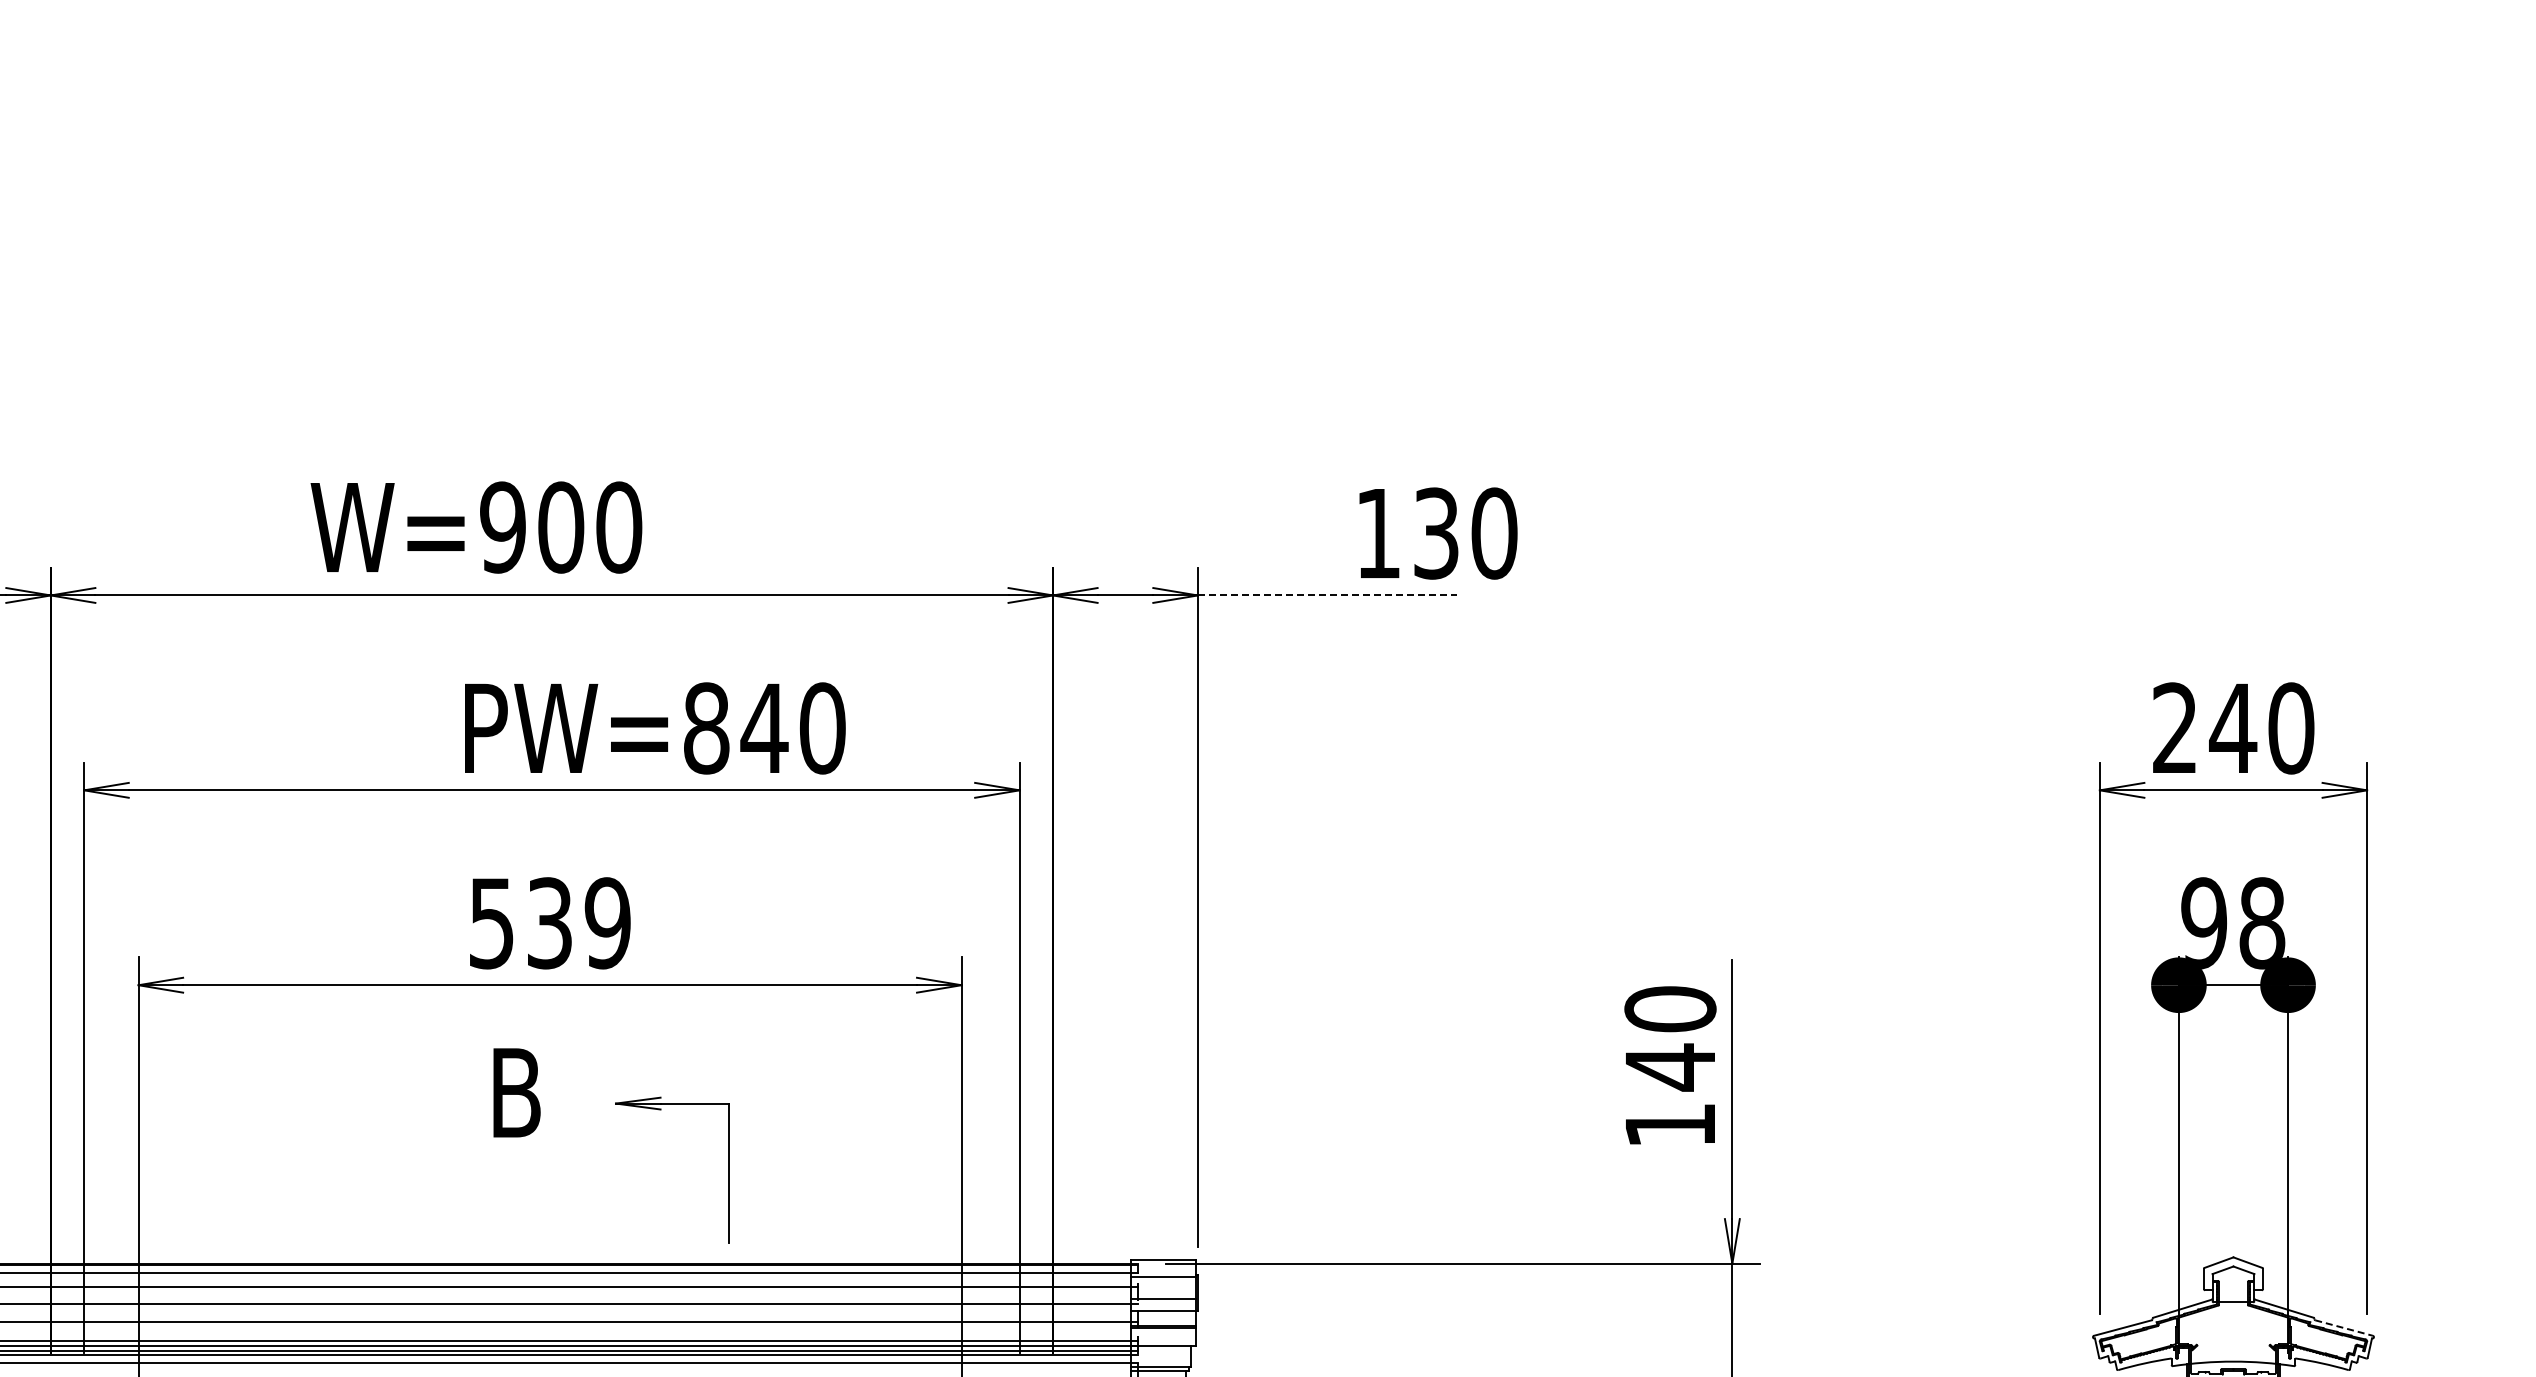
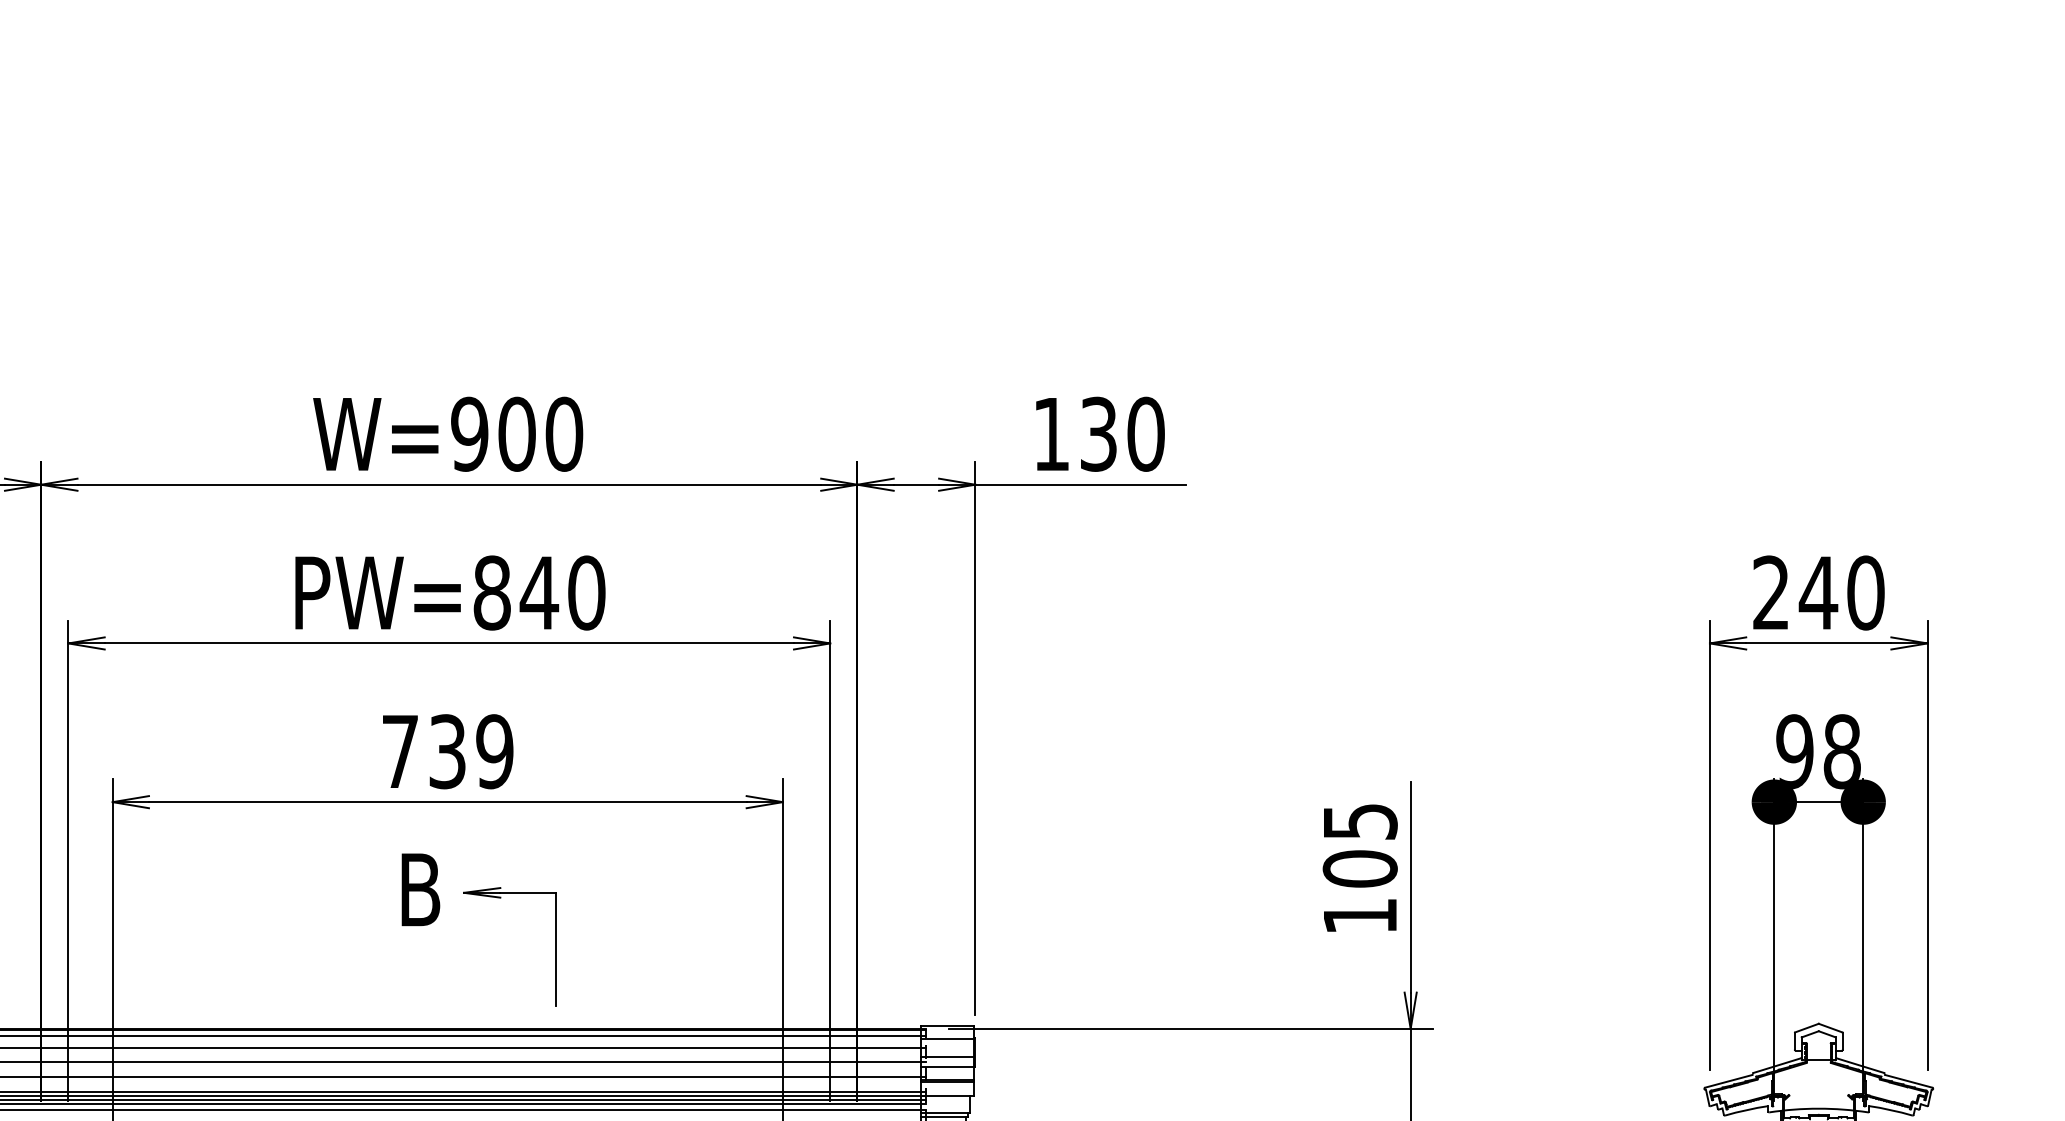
text: (476, 527) -> (448, 434), moved
text: (1438, 533) -> (1100, 434), moved
line: (1327, 595) -> (1080, 484), dashed -> solid
text: (655, 728) -> (450, 593), moved
text: (491, 923) -> (400, 751), 539 -> 739
text: (1670, 1038) -> (1360, 845), 140 -> 105
part: (728, 1169) -> (555, 946), moved
line: (2344, 1328) -> (1909, 1081), dashed -> solid

